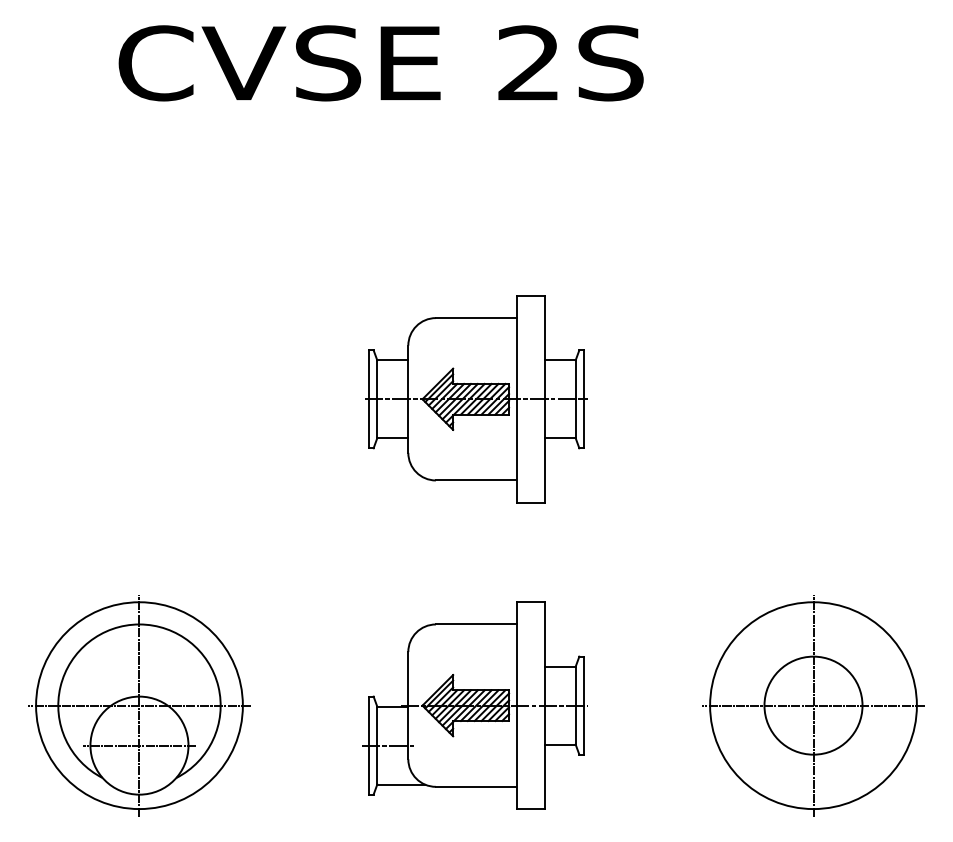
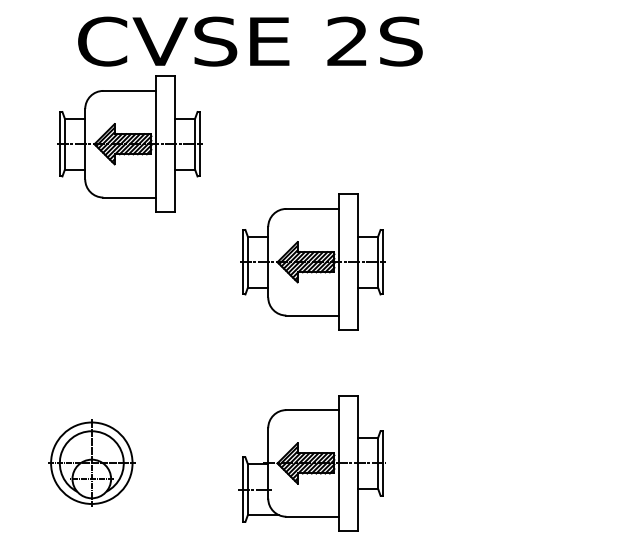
part: (197, 218) -> (129, 143), added
part: (139, 704) -> (91, 462), size x0.6
part: (812, 704) -> (533, 462), removed

